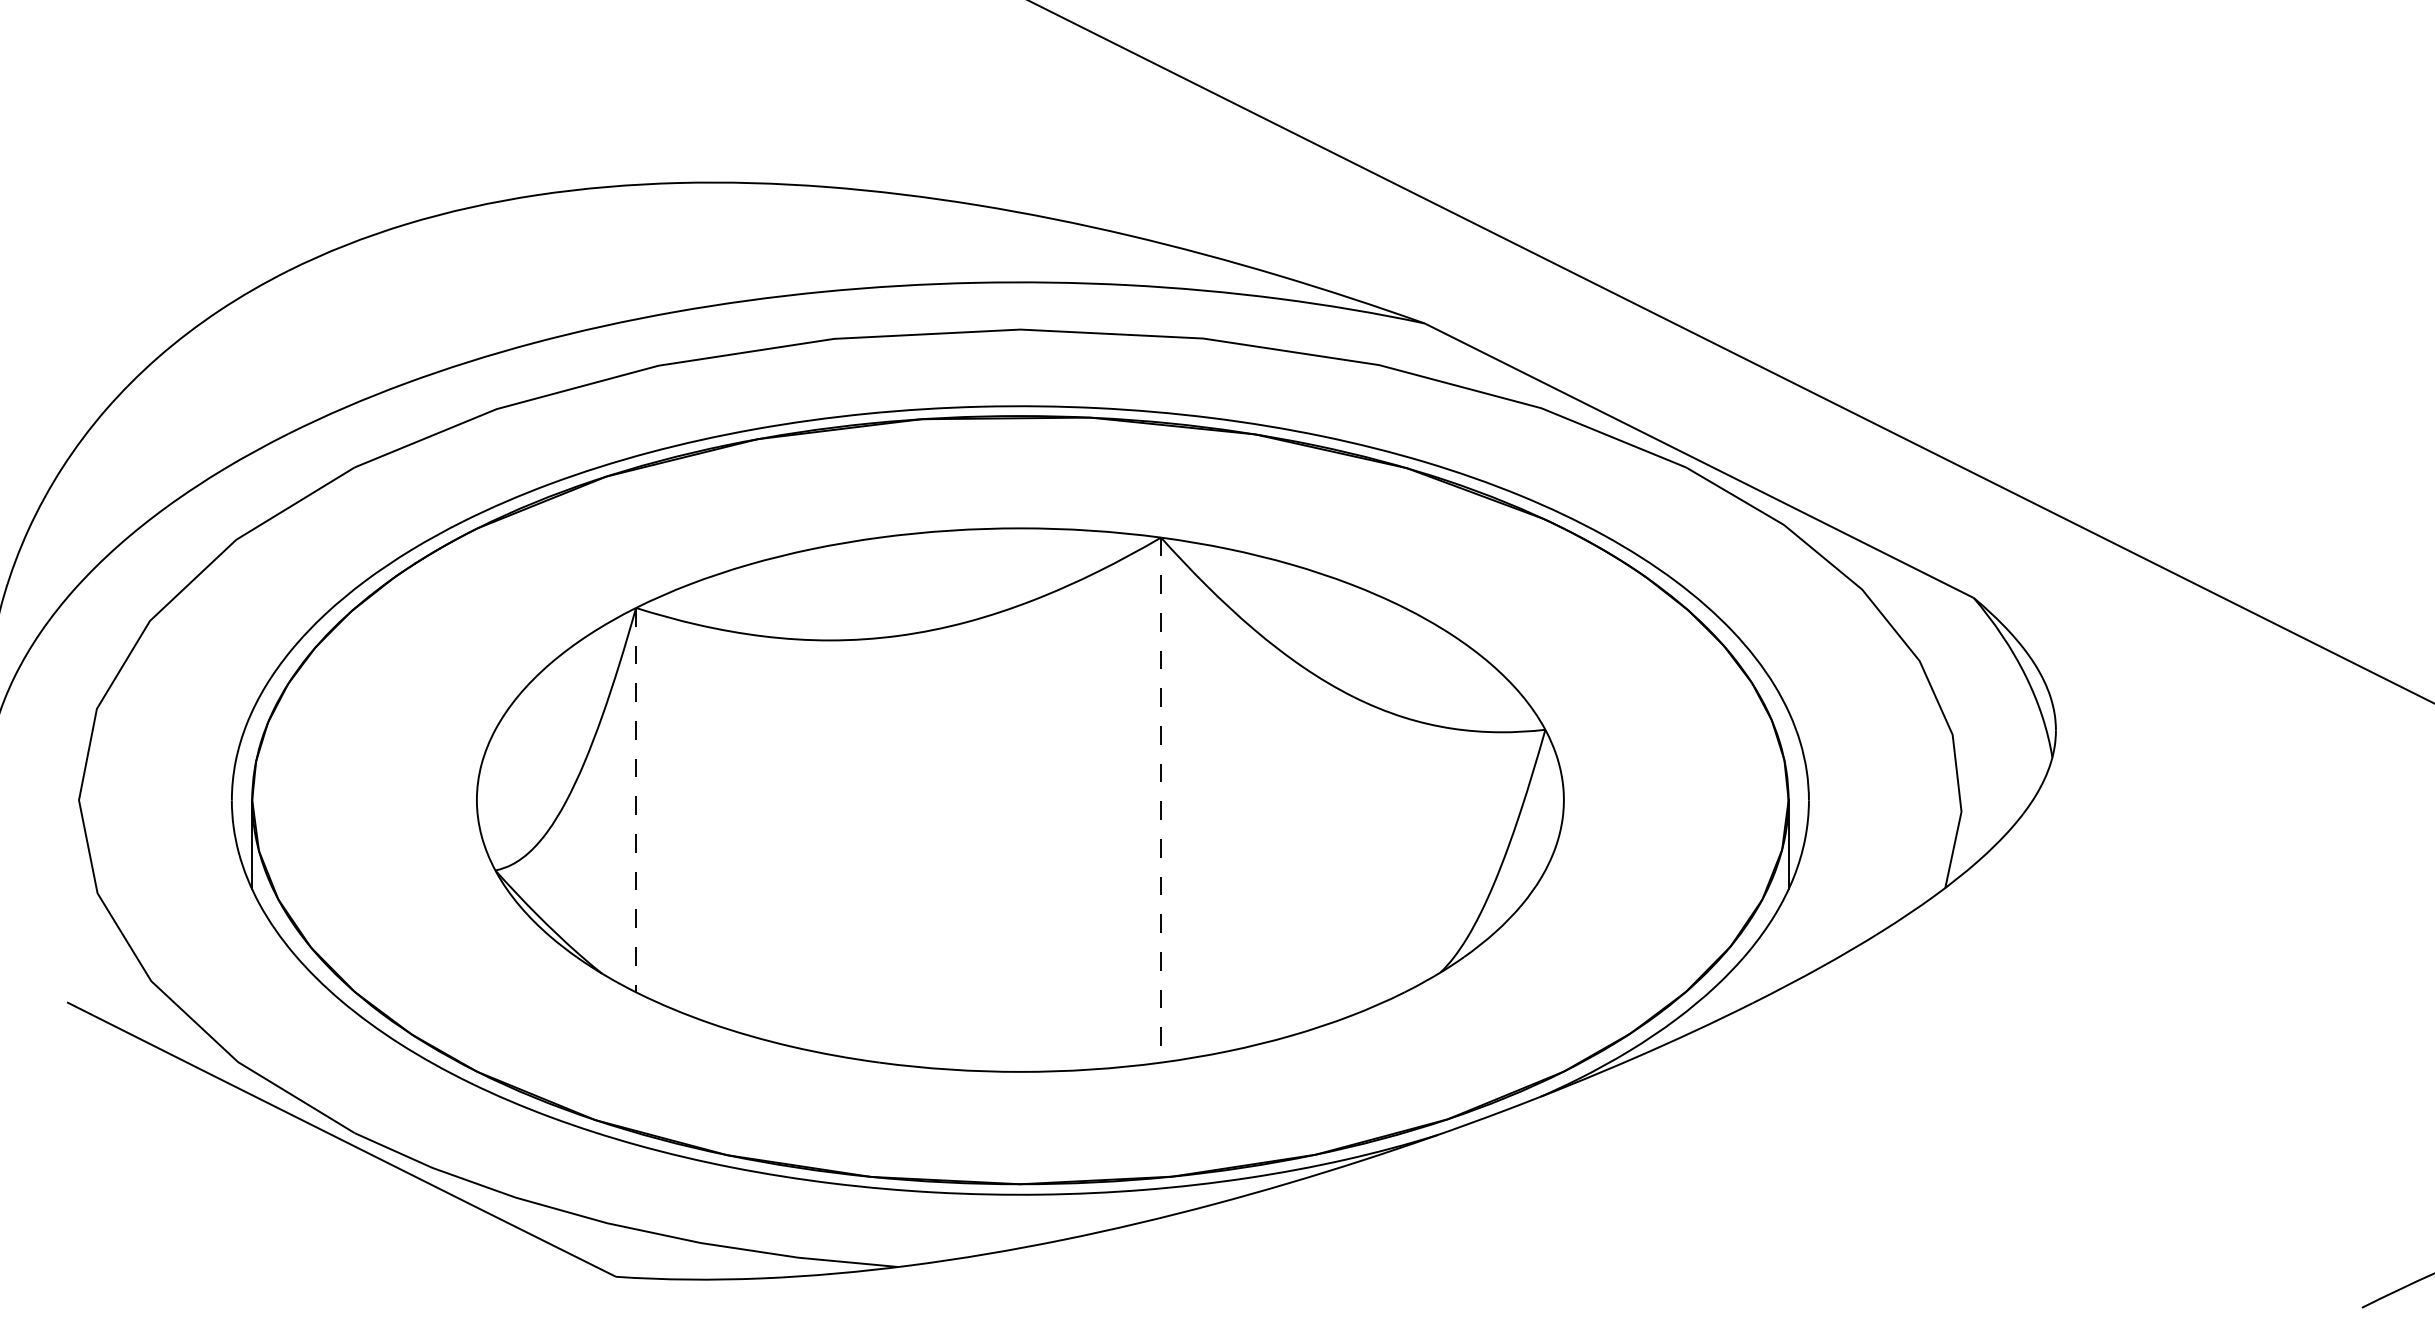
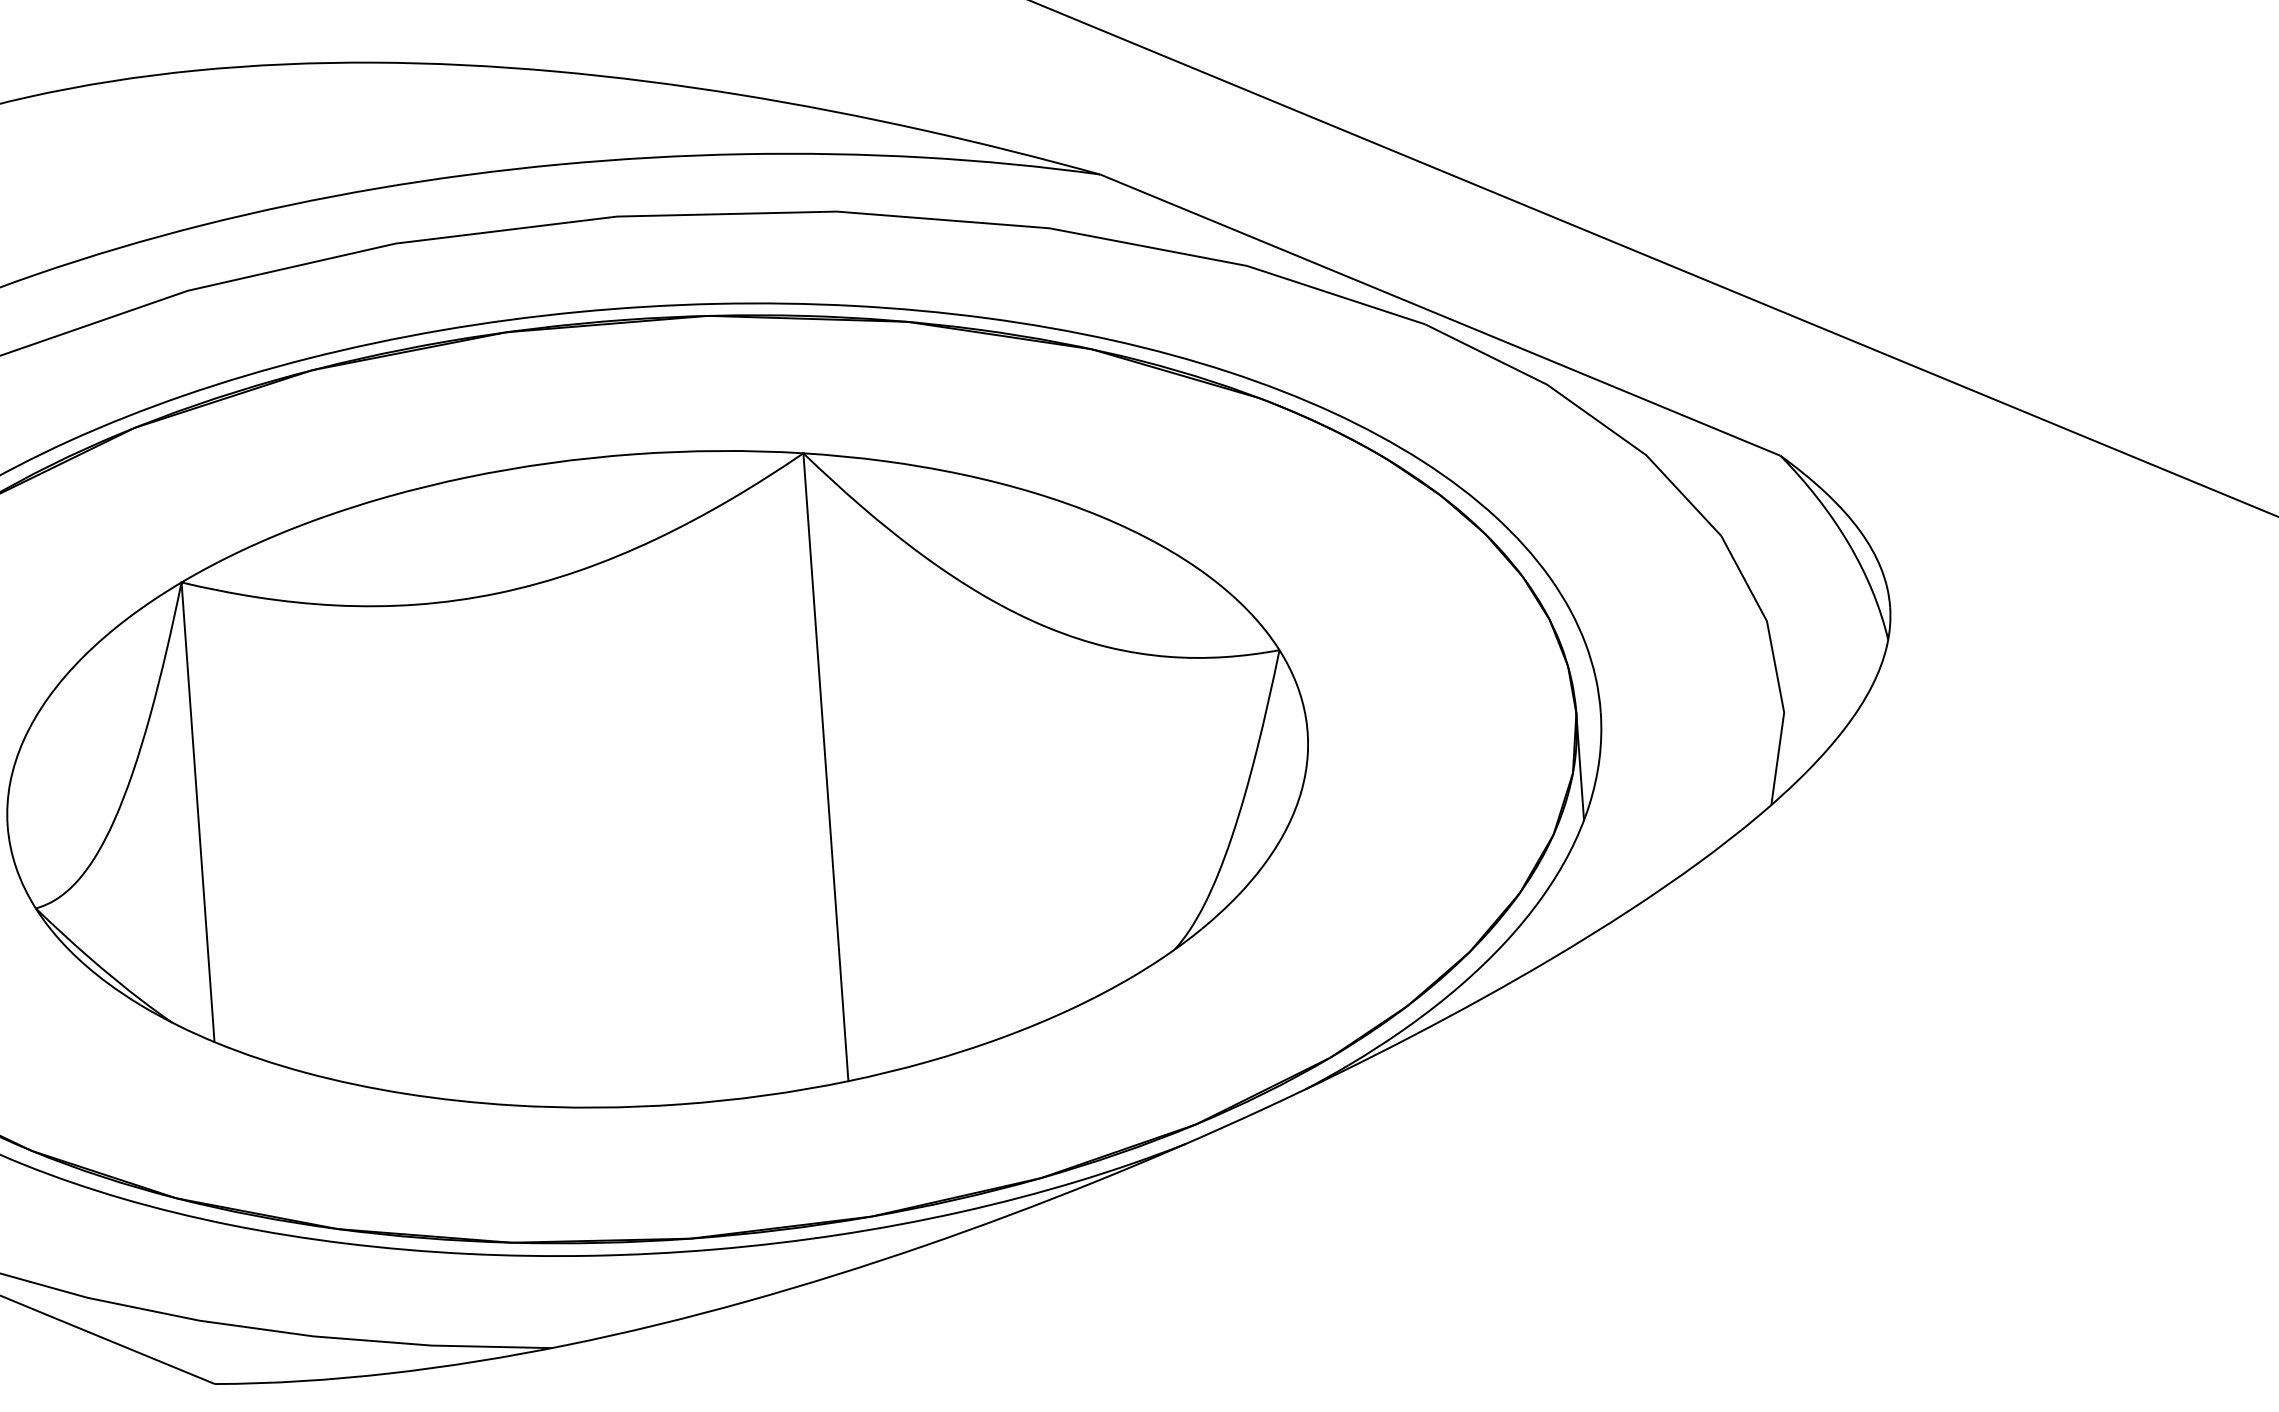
line: (636, 800) -> (198, 812), dashed -> solid
line: (1161, 800) -> (826, 767), dashed -> solid

